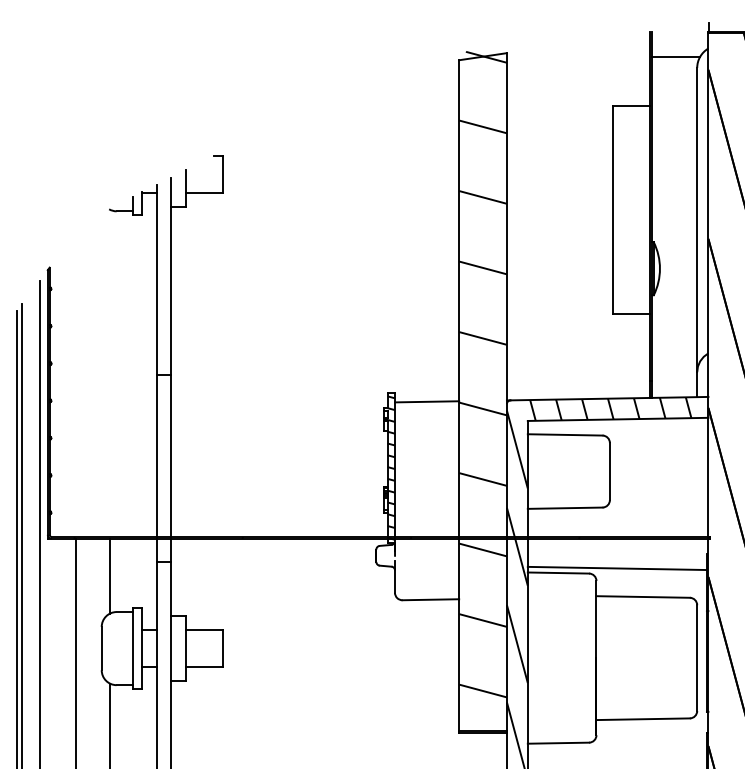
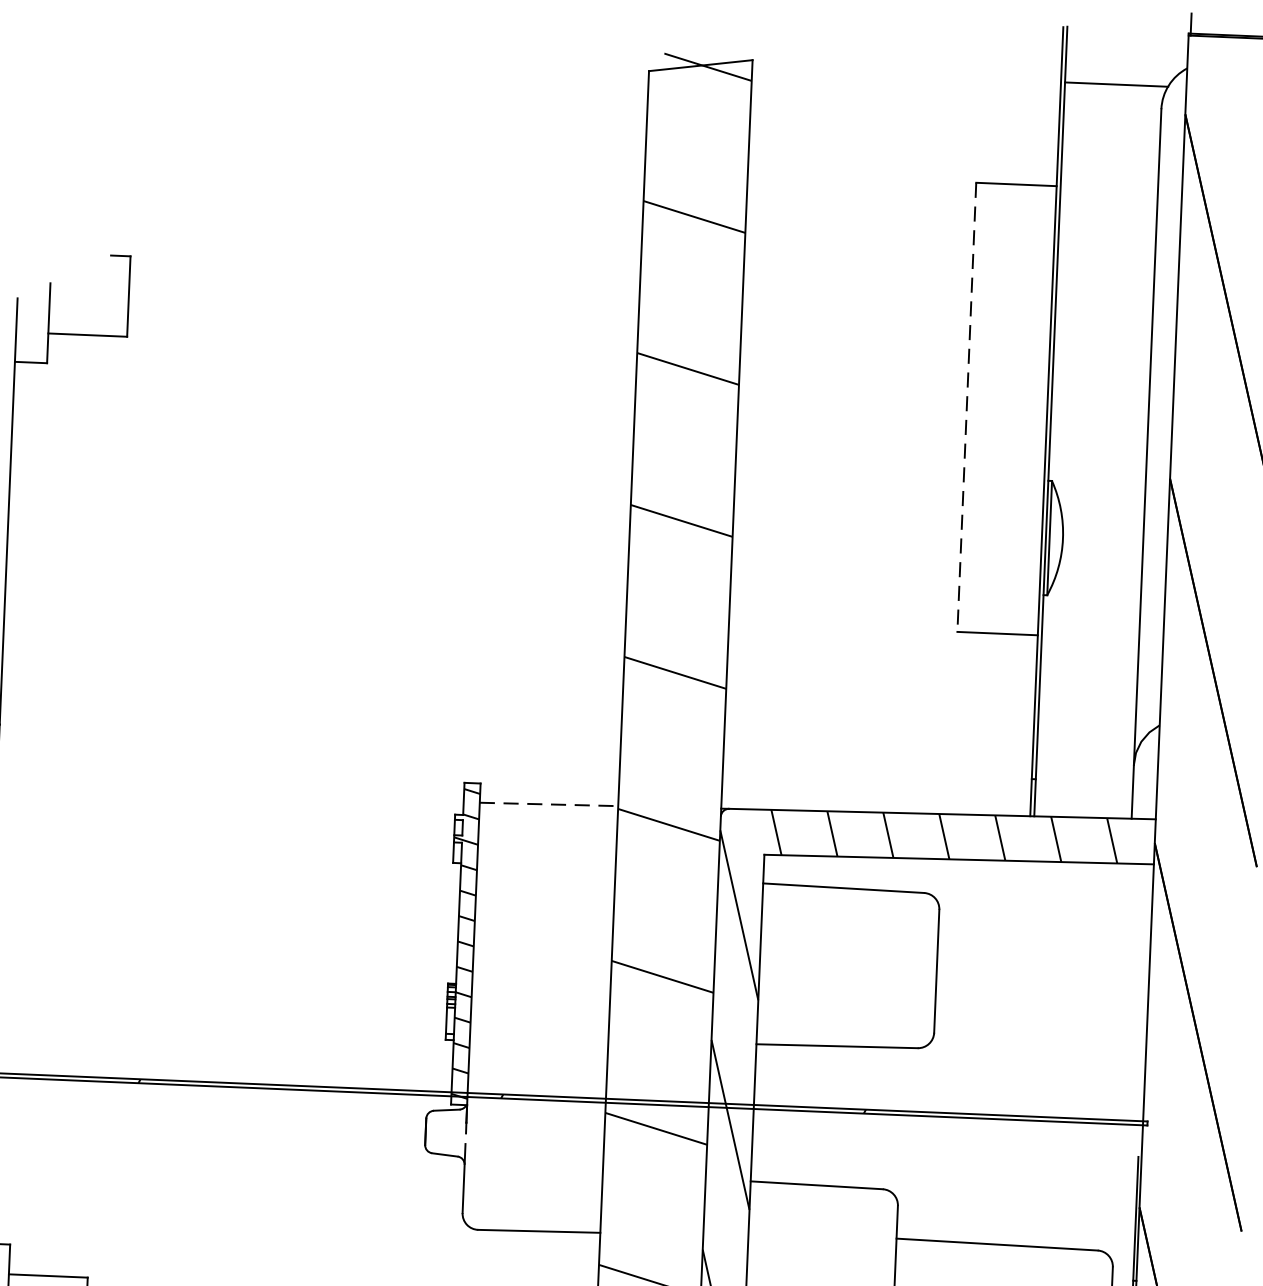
line: (612, 210) -> (965, 408), solid -> dashed
line: (427, 401) -> (549, 803), solid -> dashed
line: (616, 568) -> (942, 1180), removed

